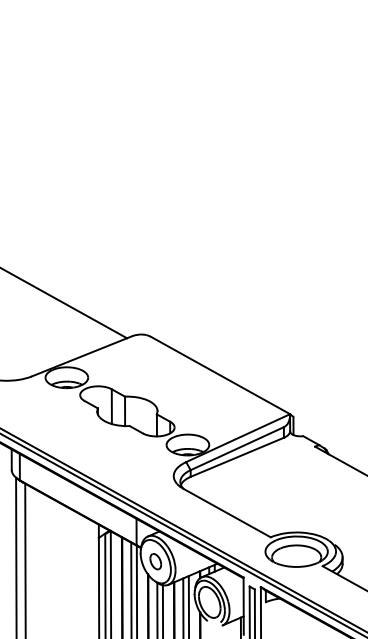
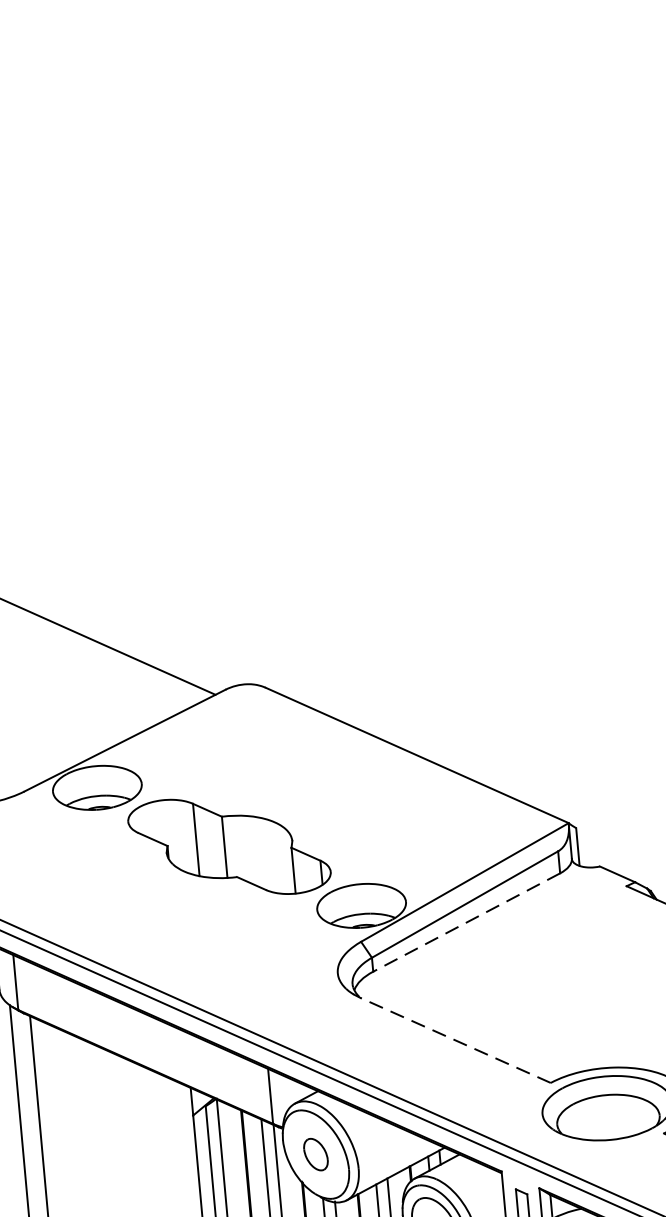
line: (237, 457) -> (467, 922), solid -> dashed
line: (227, 513) -> (456, 1041), solid -> dashed

